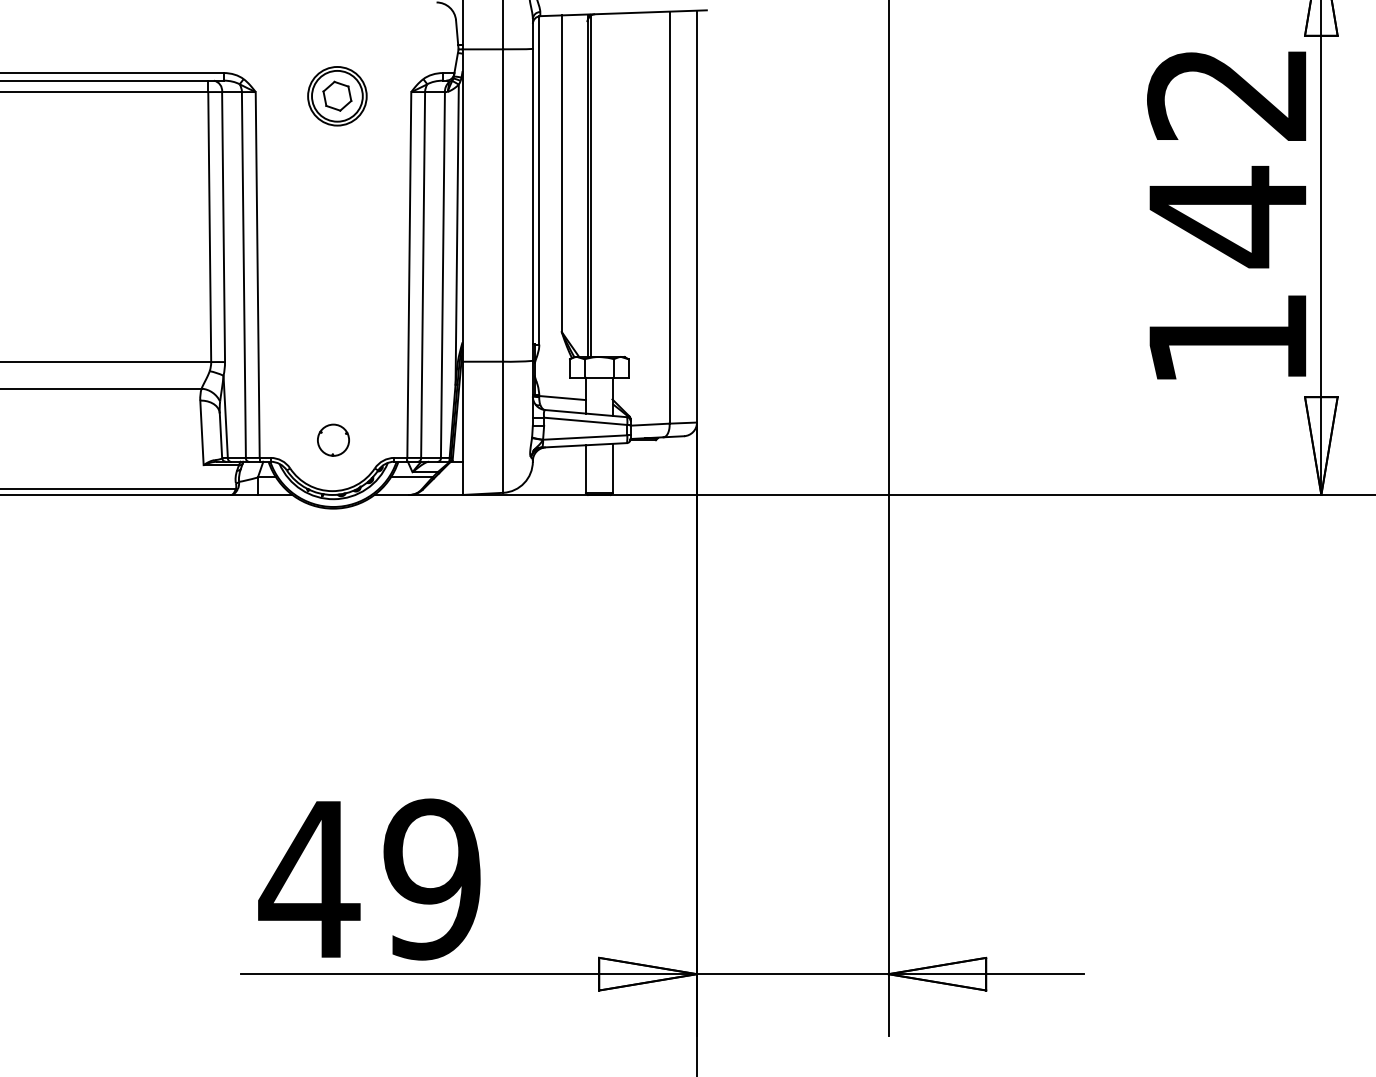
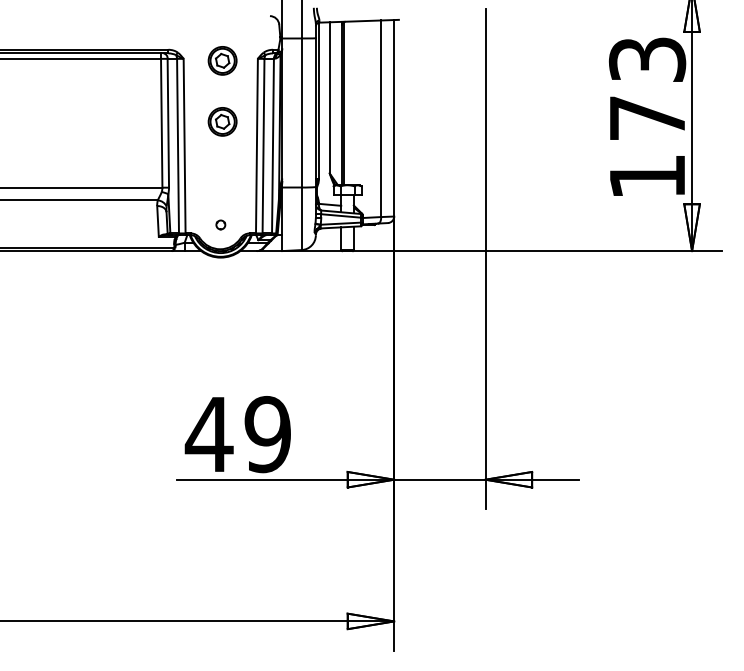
text: (1227, 156) -> (647, 89), 142 -> 173
part: (337, 223) -> (222, 121), added
part: (332, 439) -> (220, 224), size x0.6

